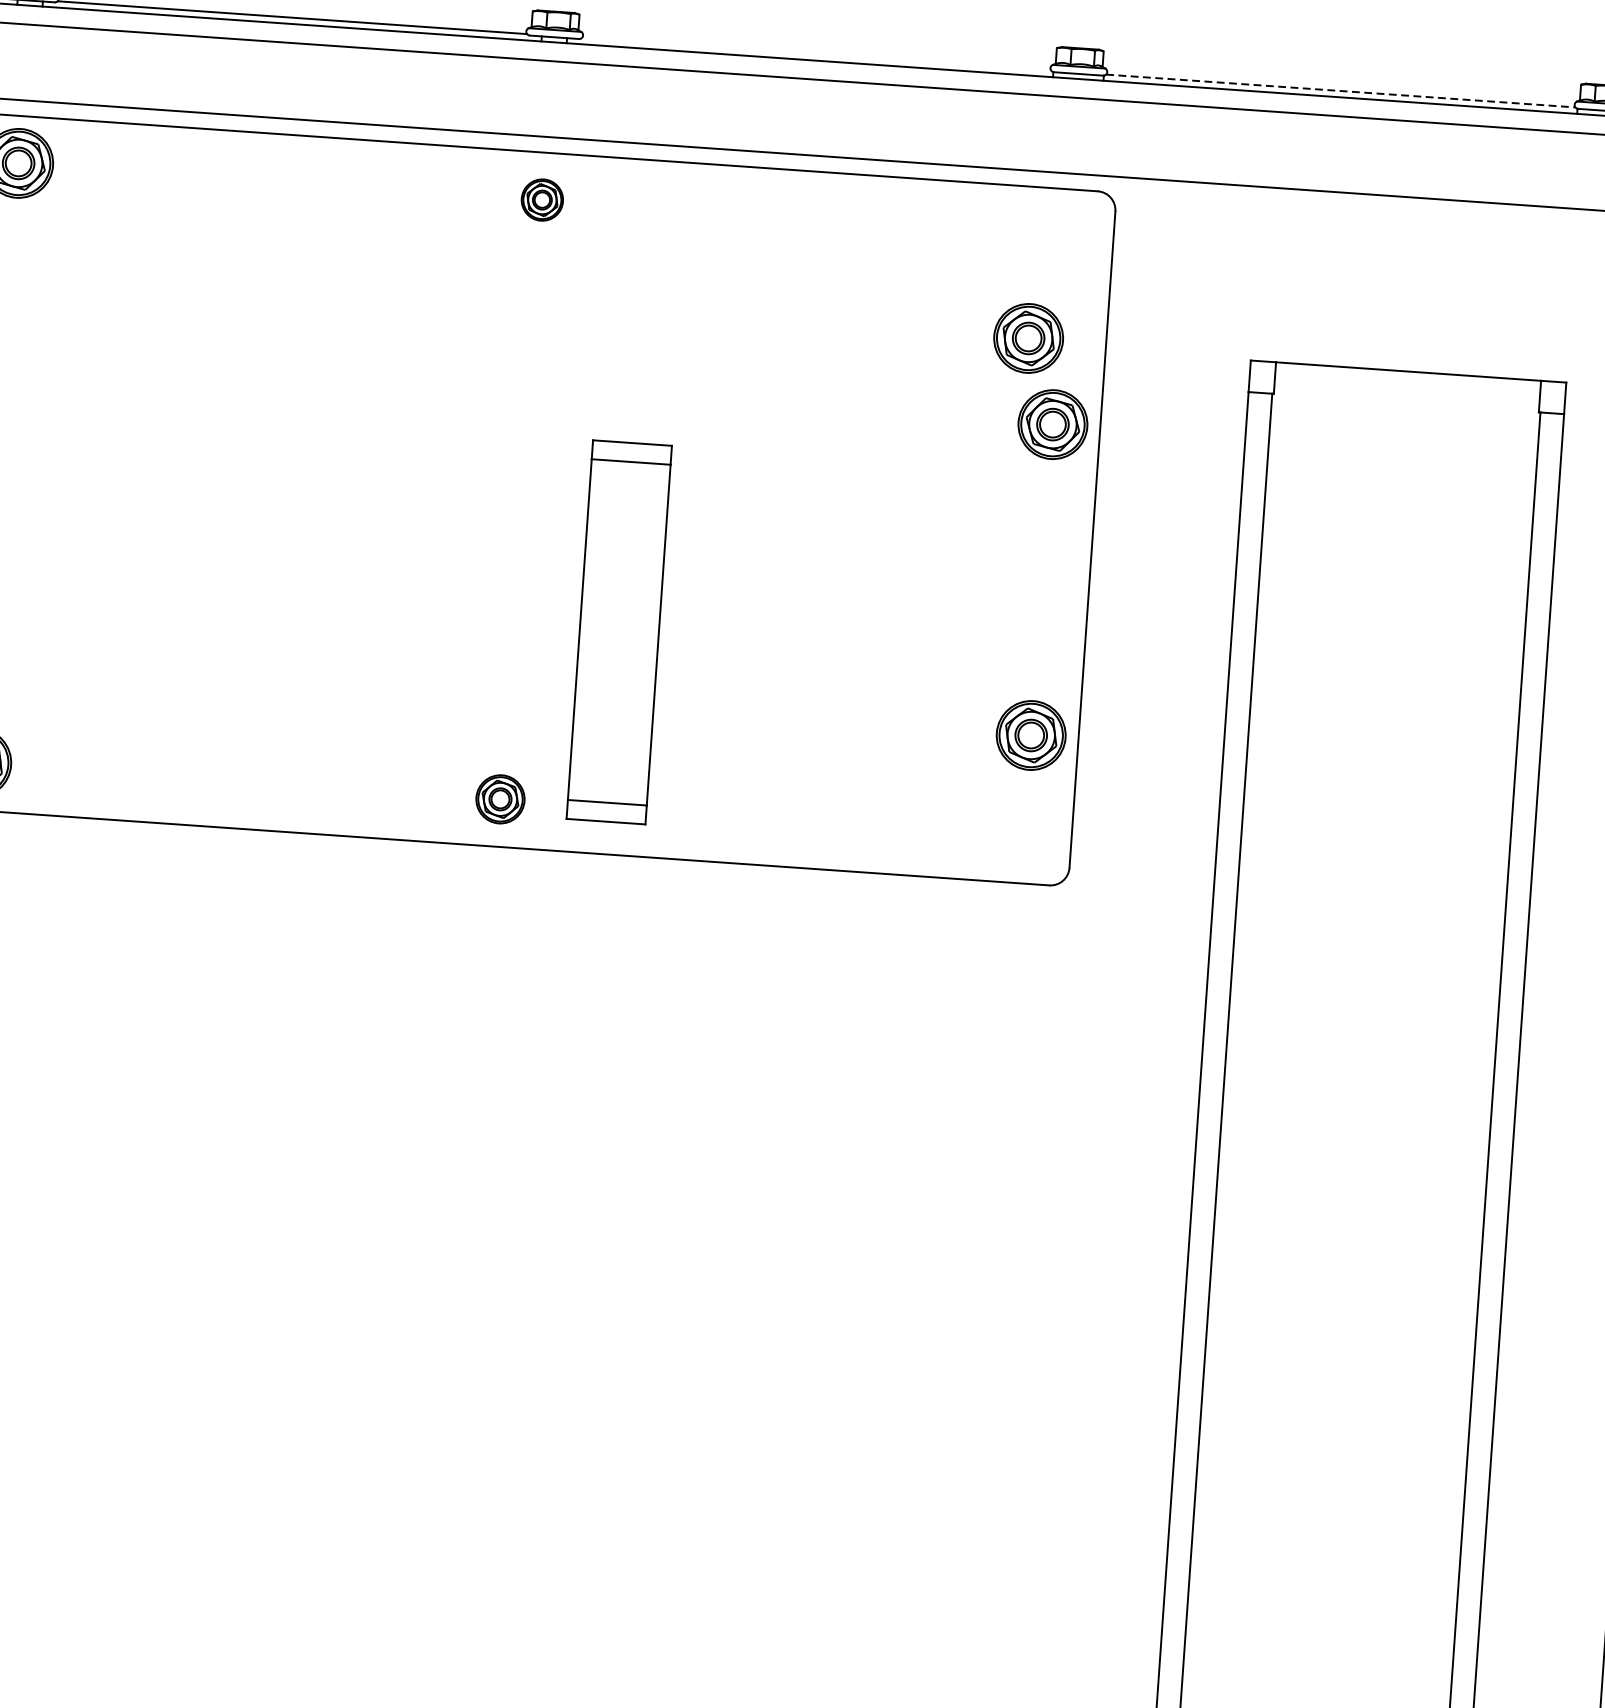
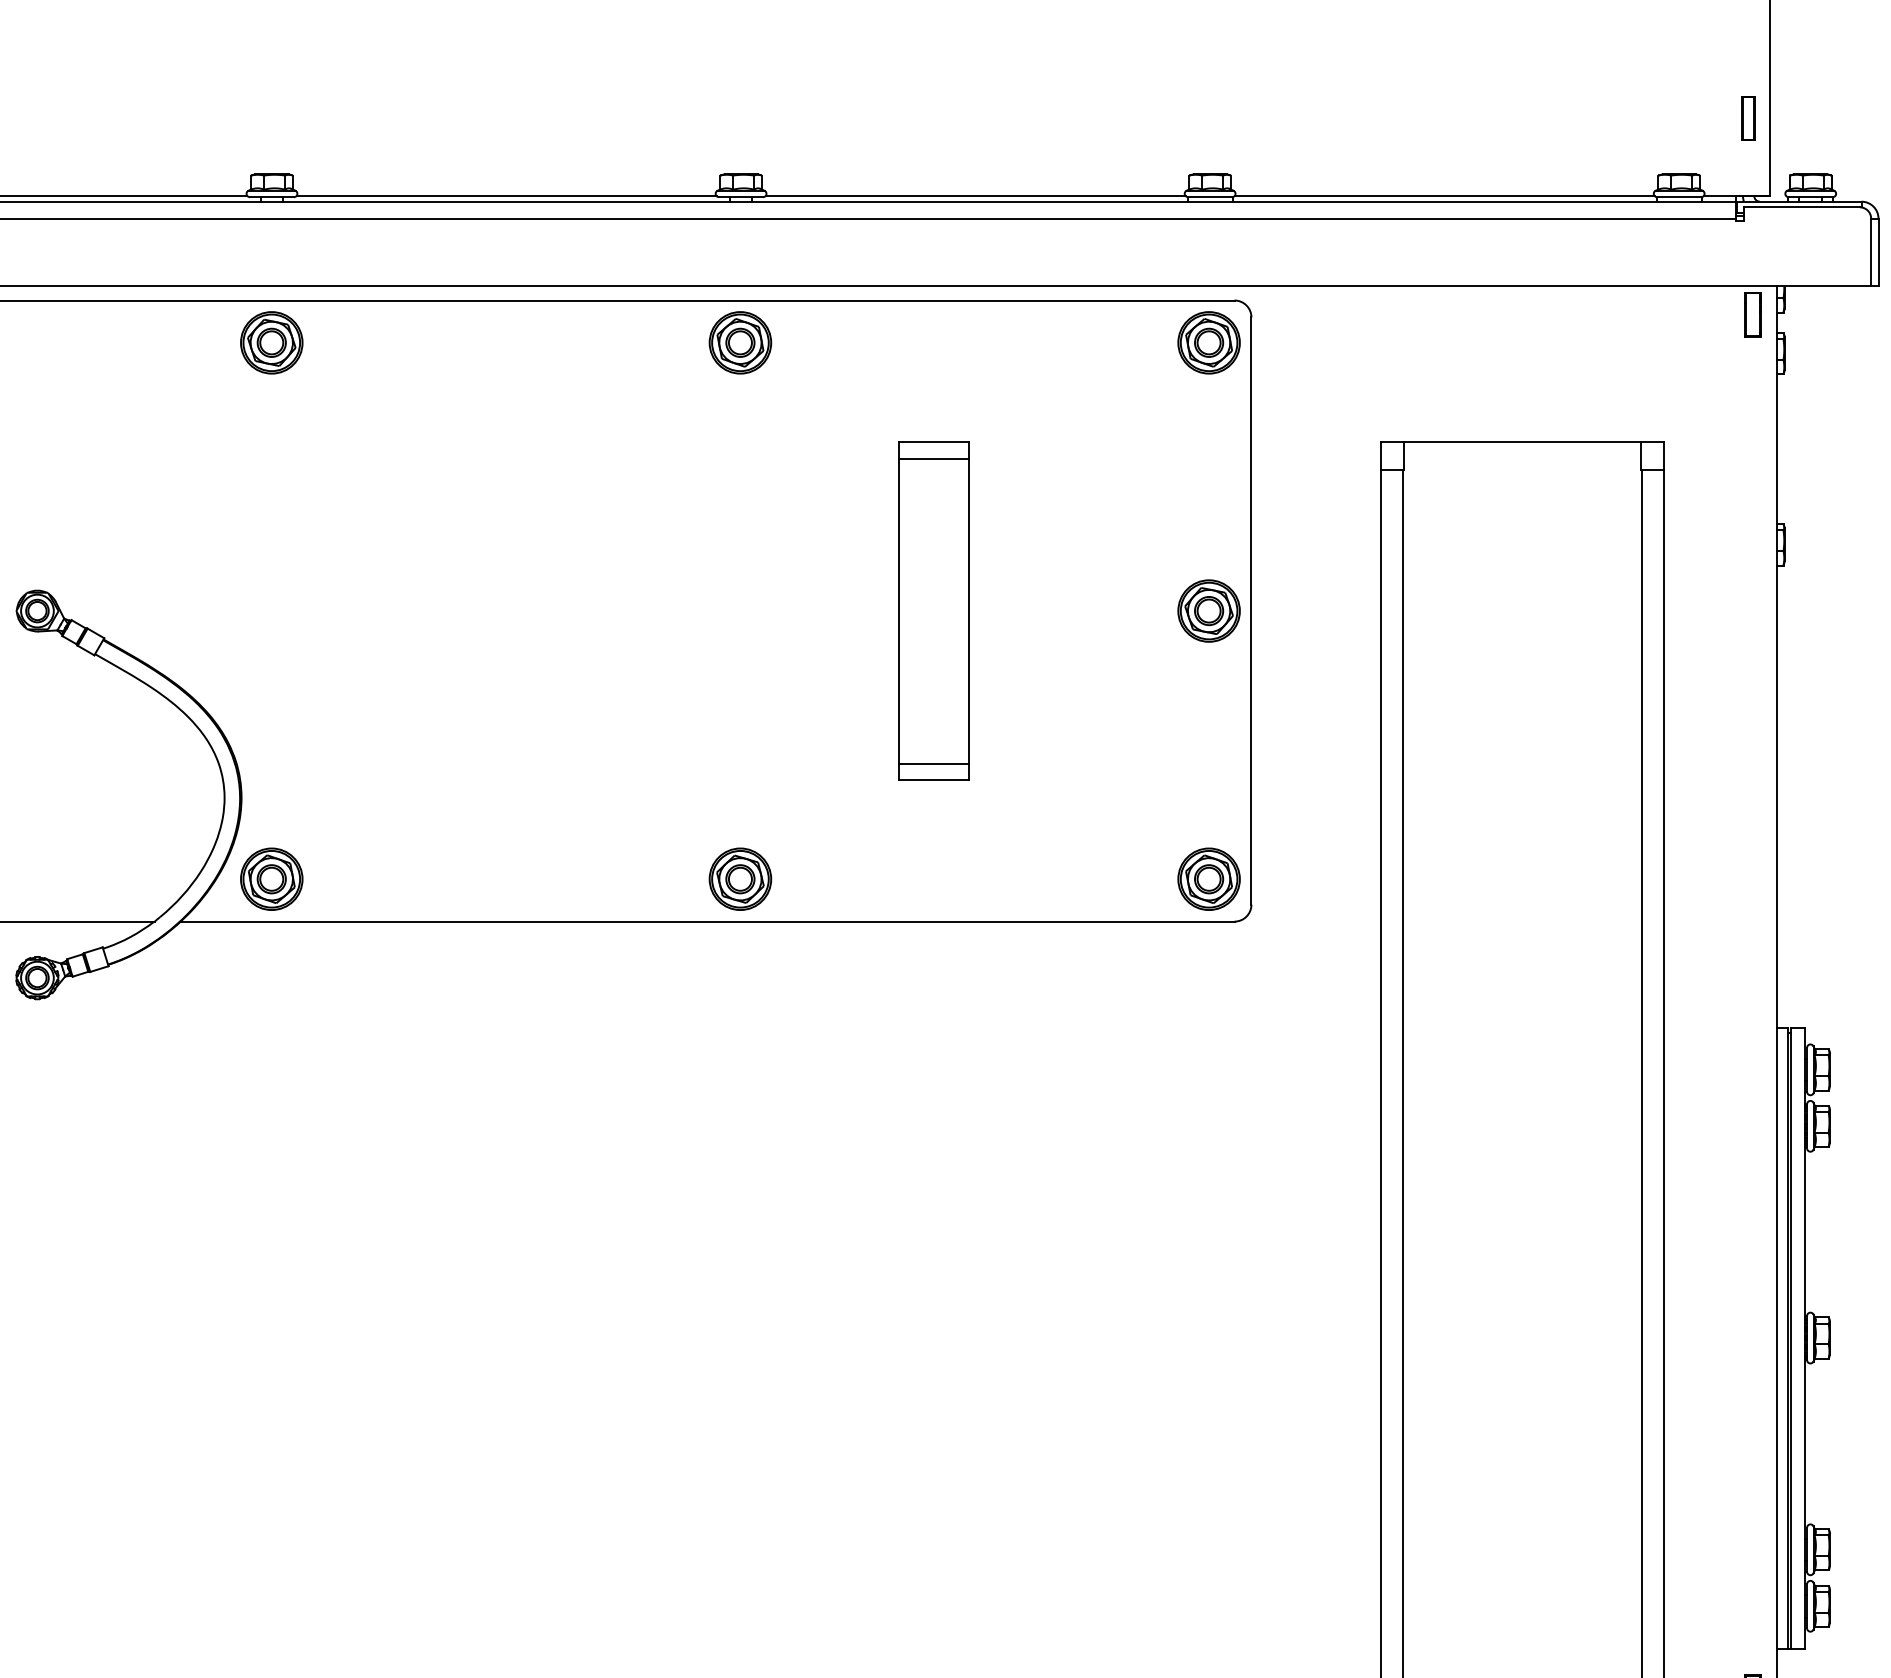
line: (816, 54) -> (975, 196), added
line: (1340, 91) -> (1444, 196), dashed -> solid
part: (542, 199) -> (740, 342), size x1.67
part: (1028, 338) -> (1208, 342), moved
part: (1052, 423) -> (1208, 610), moved
part: (618, 631) -> (933, 610), moved
part: (1030, 734) -> (1208, 878), moved
part: (500, 798) -> (740, 878), size x1.43

